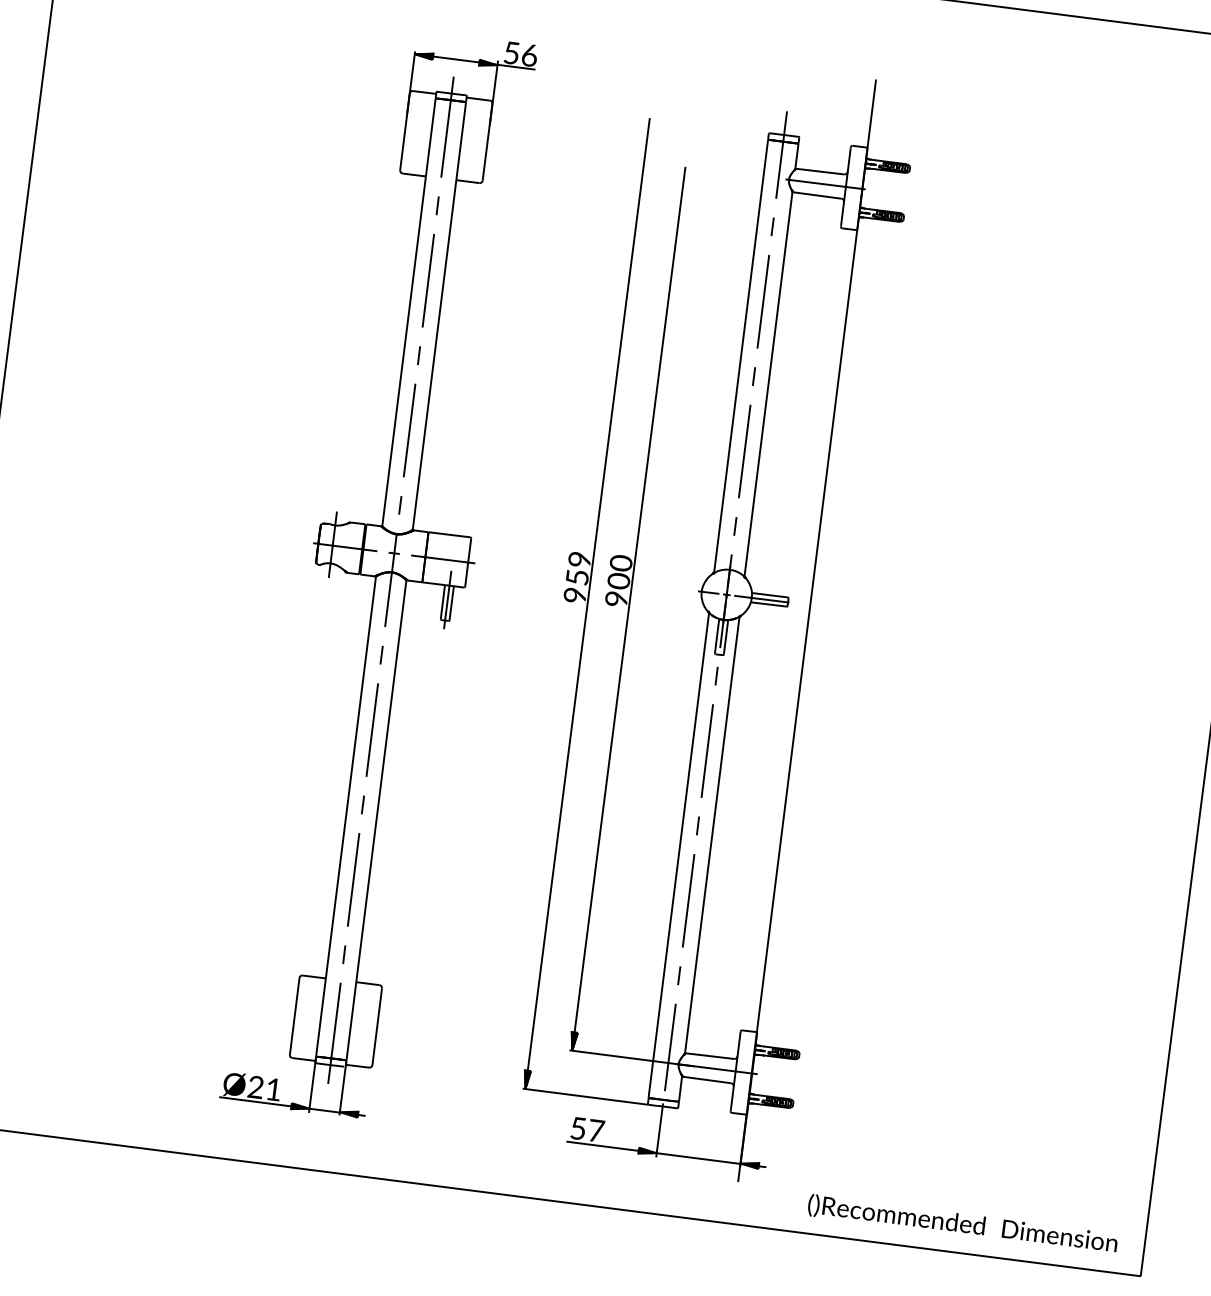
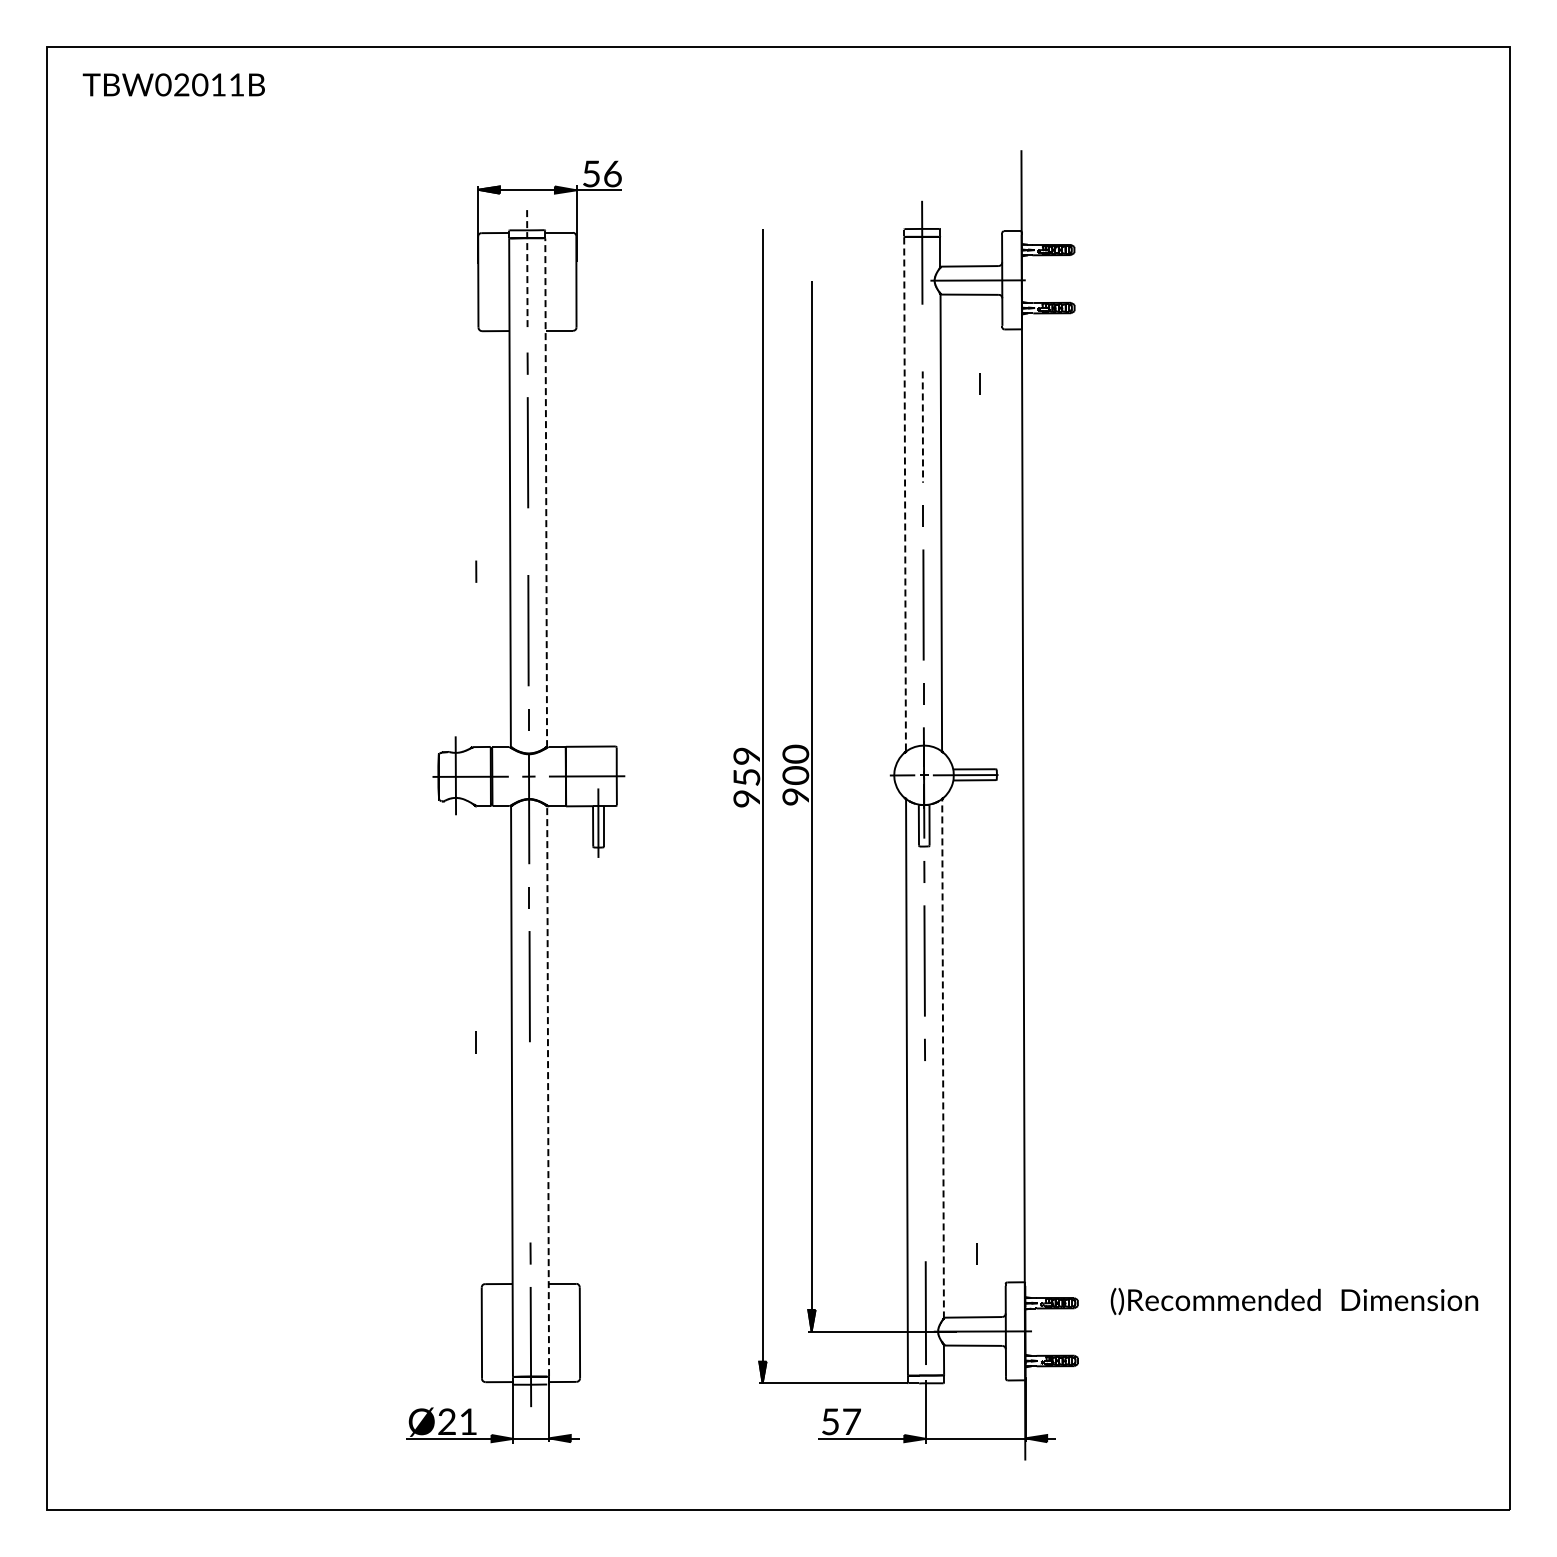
line: (447, 127) -> (527, 270), solid -> dashed
line: (772, 226) -> (979, 383), moved
line: (762, 302) -> (922, 427), solid -> dashed
line: (439, 316) -> (546, 492), solid -> dashed
line: (419, 355) -> (476, 571), moved
line: (741, 357) -> (905, 495), solid -> dashed
line: (362, 804) -> (475, 1042), moved
line: (376, 819) -> (548, 1090), solid -> dashed
line: (712, 835) -> (943, 1058), solid -> dashed
line: (353, 879) -> (530, 1164), removed
line: (688, 900) -> (925, 1138), removed
line: (679, 975) -> (976, 1253), moved
text: (962, 1224) -> (1294, 1301), moved

